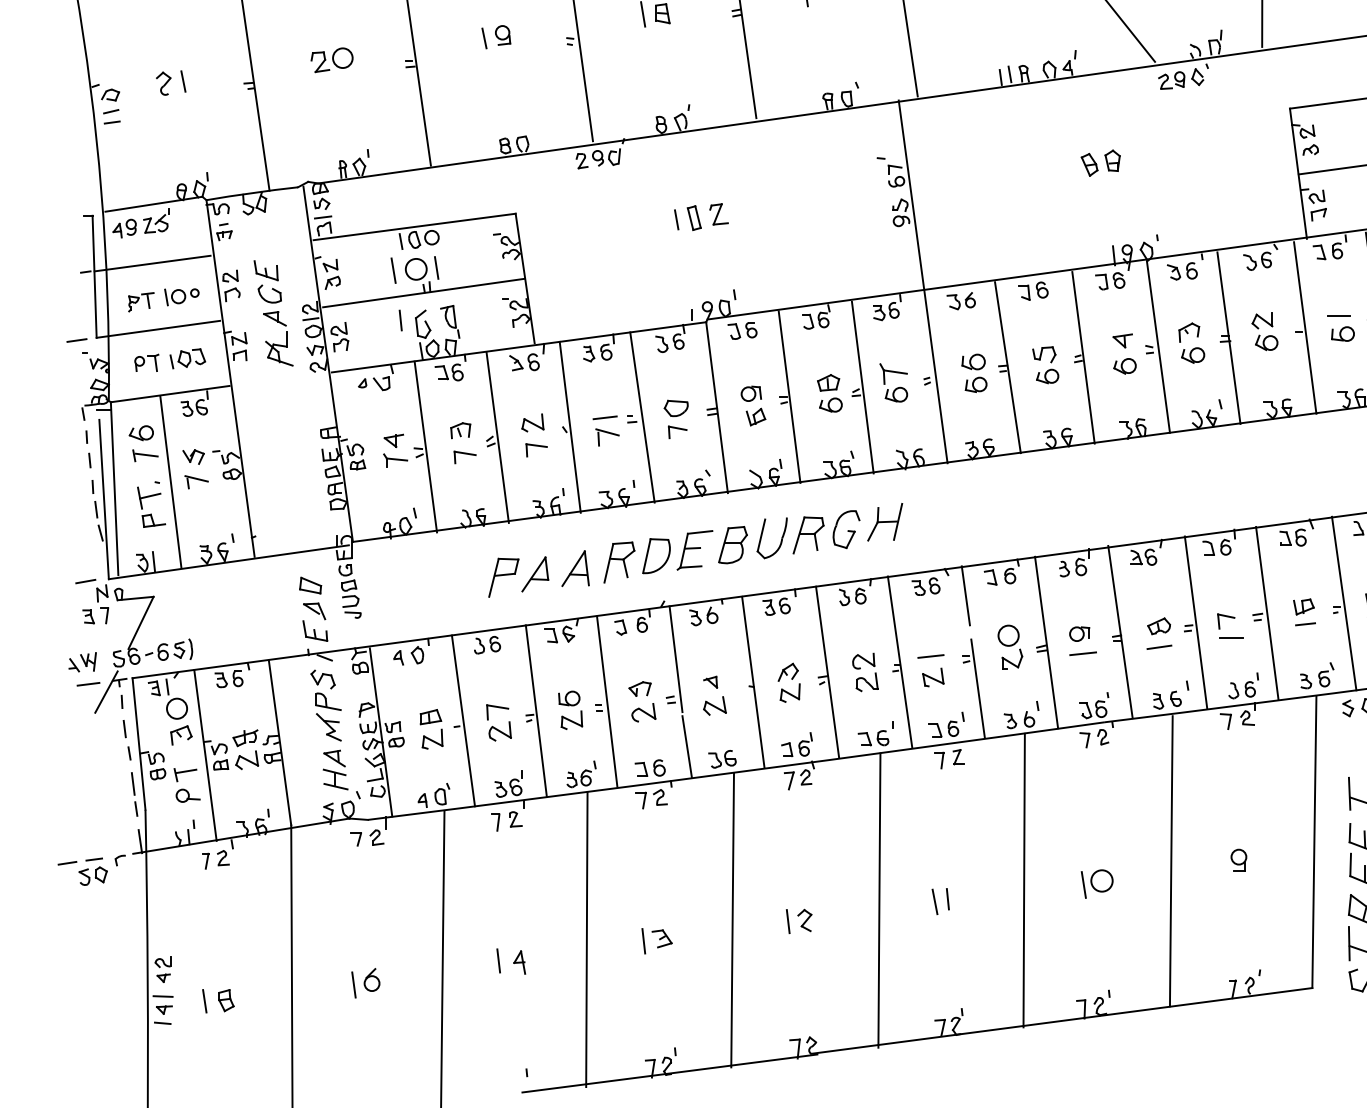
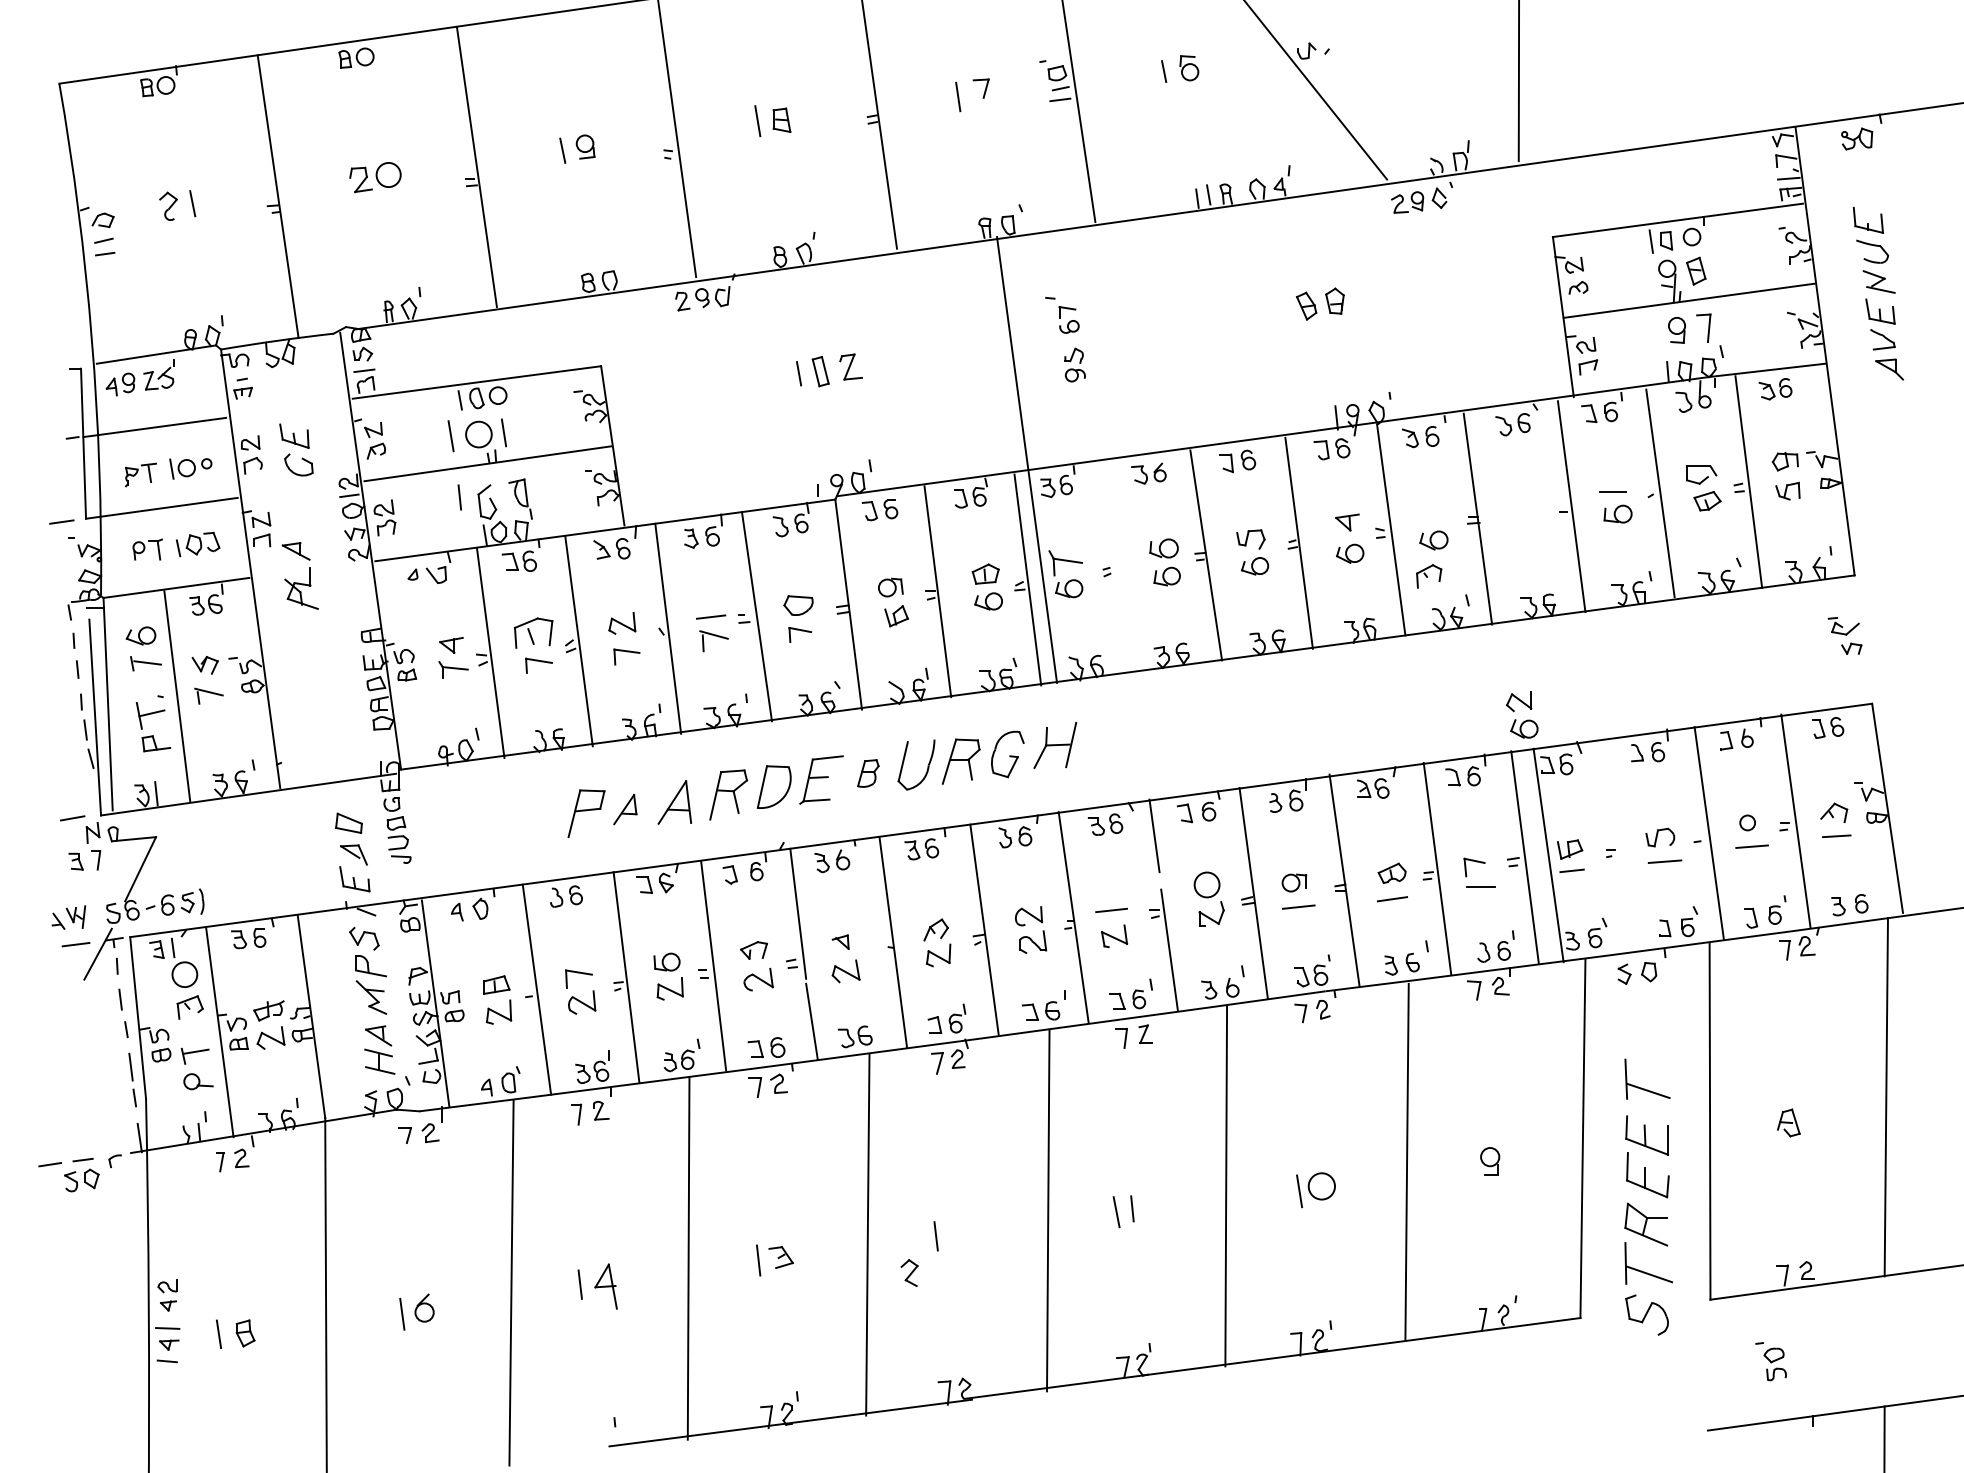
line: (923, 281) -> (1027, 459), moved
part: (1189, 332) -> (1429, 576), moved
part: (1266, 335) -> (1524, 720), moved
part: (276, 344) -> (298, 582), moved
part: (460, 430) -> (533, 632), size x1.6
part: (733, 545) -> (868, 773), size x0.6
part: (535, 574) -> (625, 809), size x0.7
line: (1344, 603) -> (1548, 855), moved
part: (804, 920) -> (909, 1272), moved
part: (519, 962) -> (605, 1286), size x1.6

